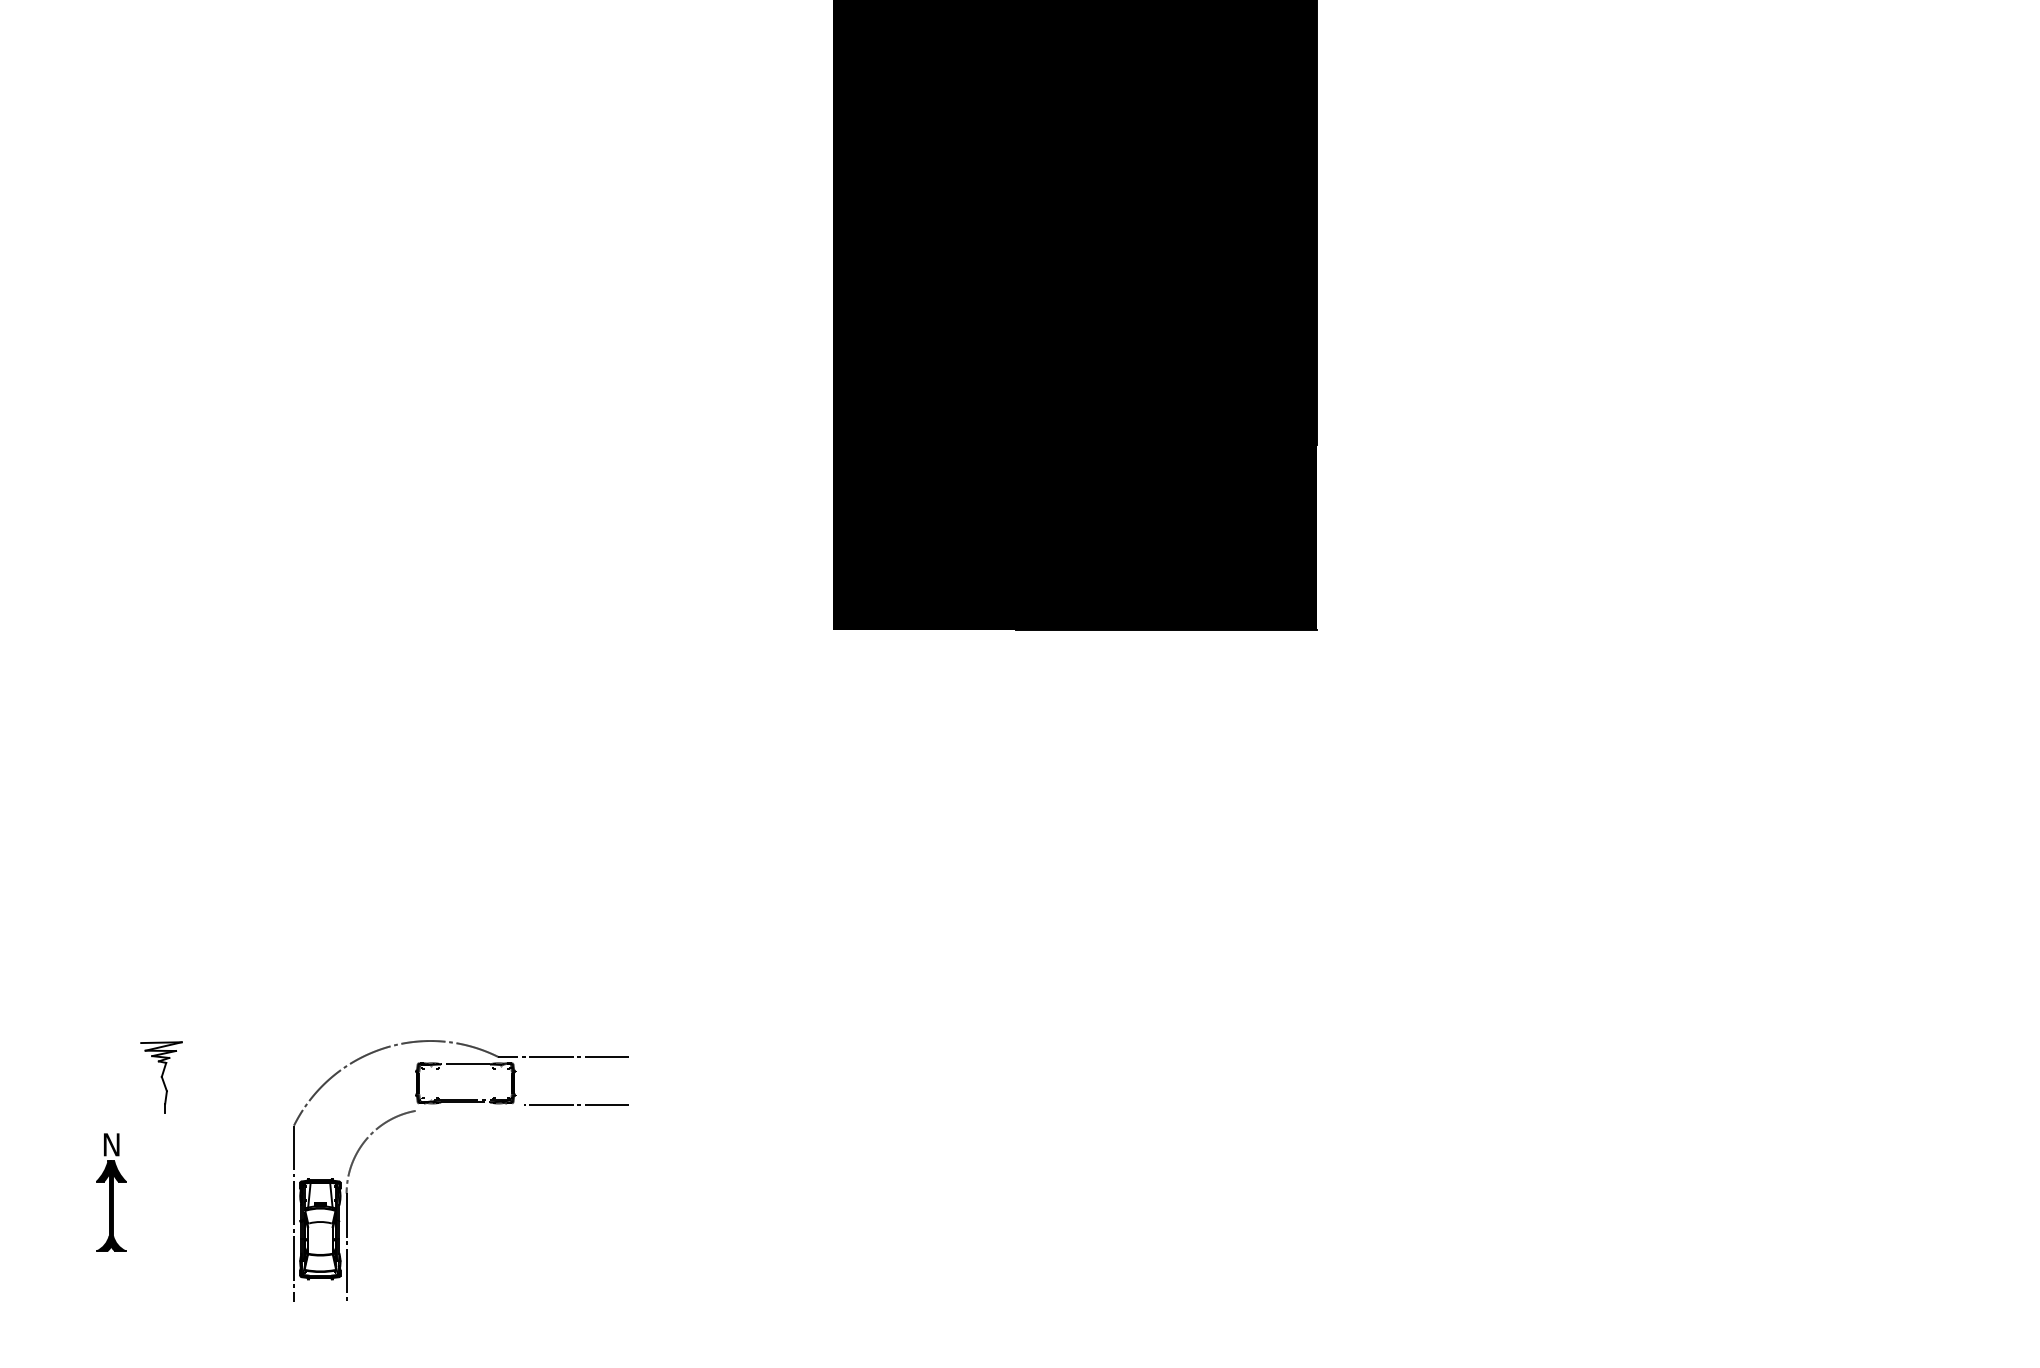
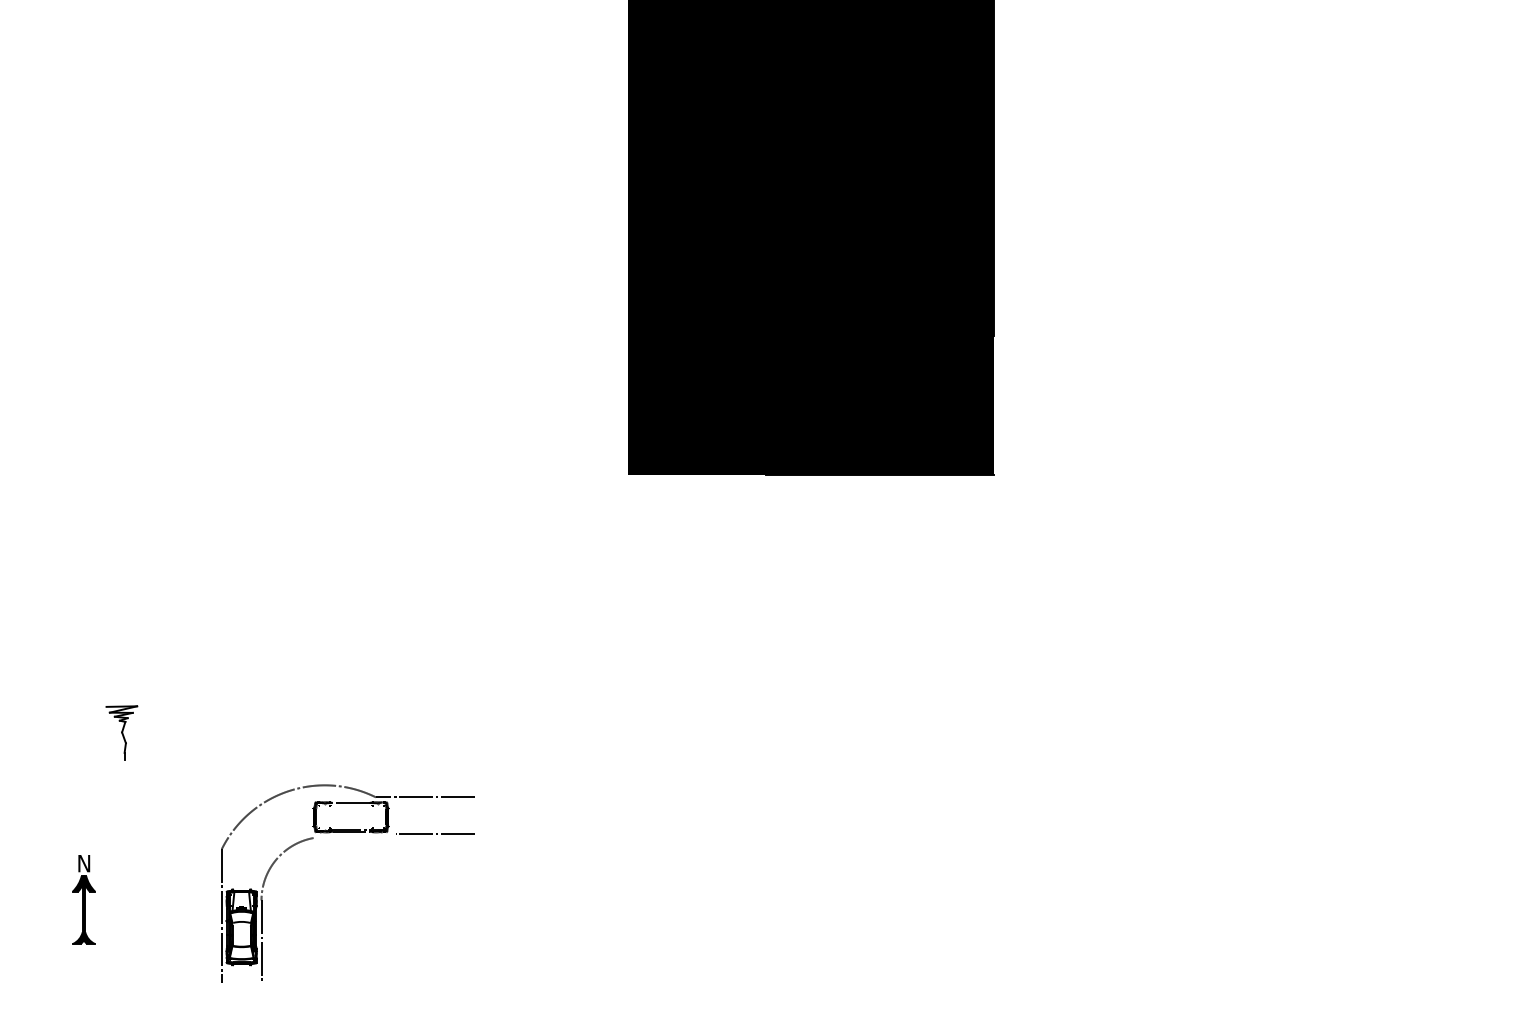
part: (161, 1077) -> (121, 732), moved

